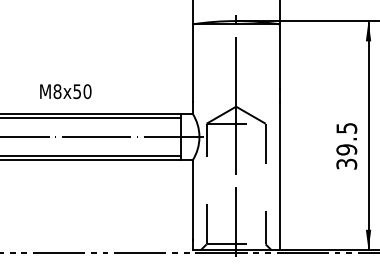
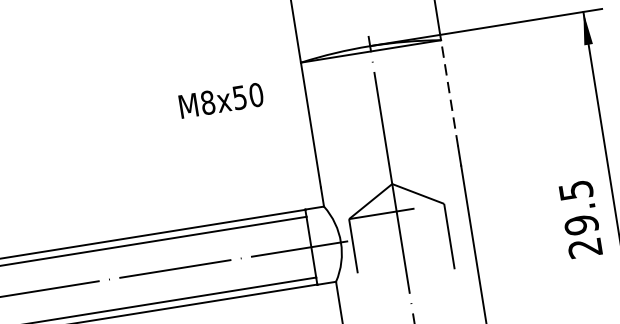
line: (279, 57) -> (449, 93), solid -> dashed
text: (65, 91) -> (220, 100), moved
text: (346, 163) -> (584, 247), 39.5 -> 29.5

